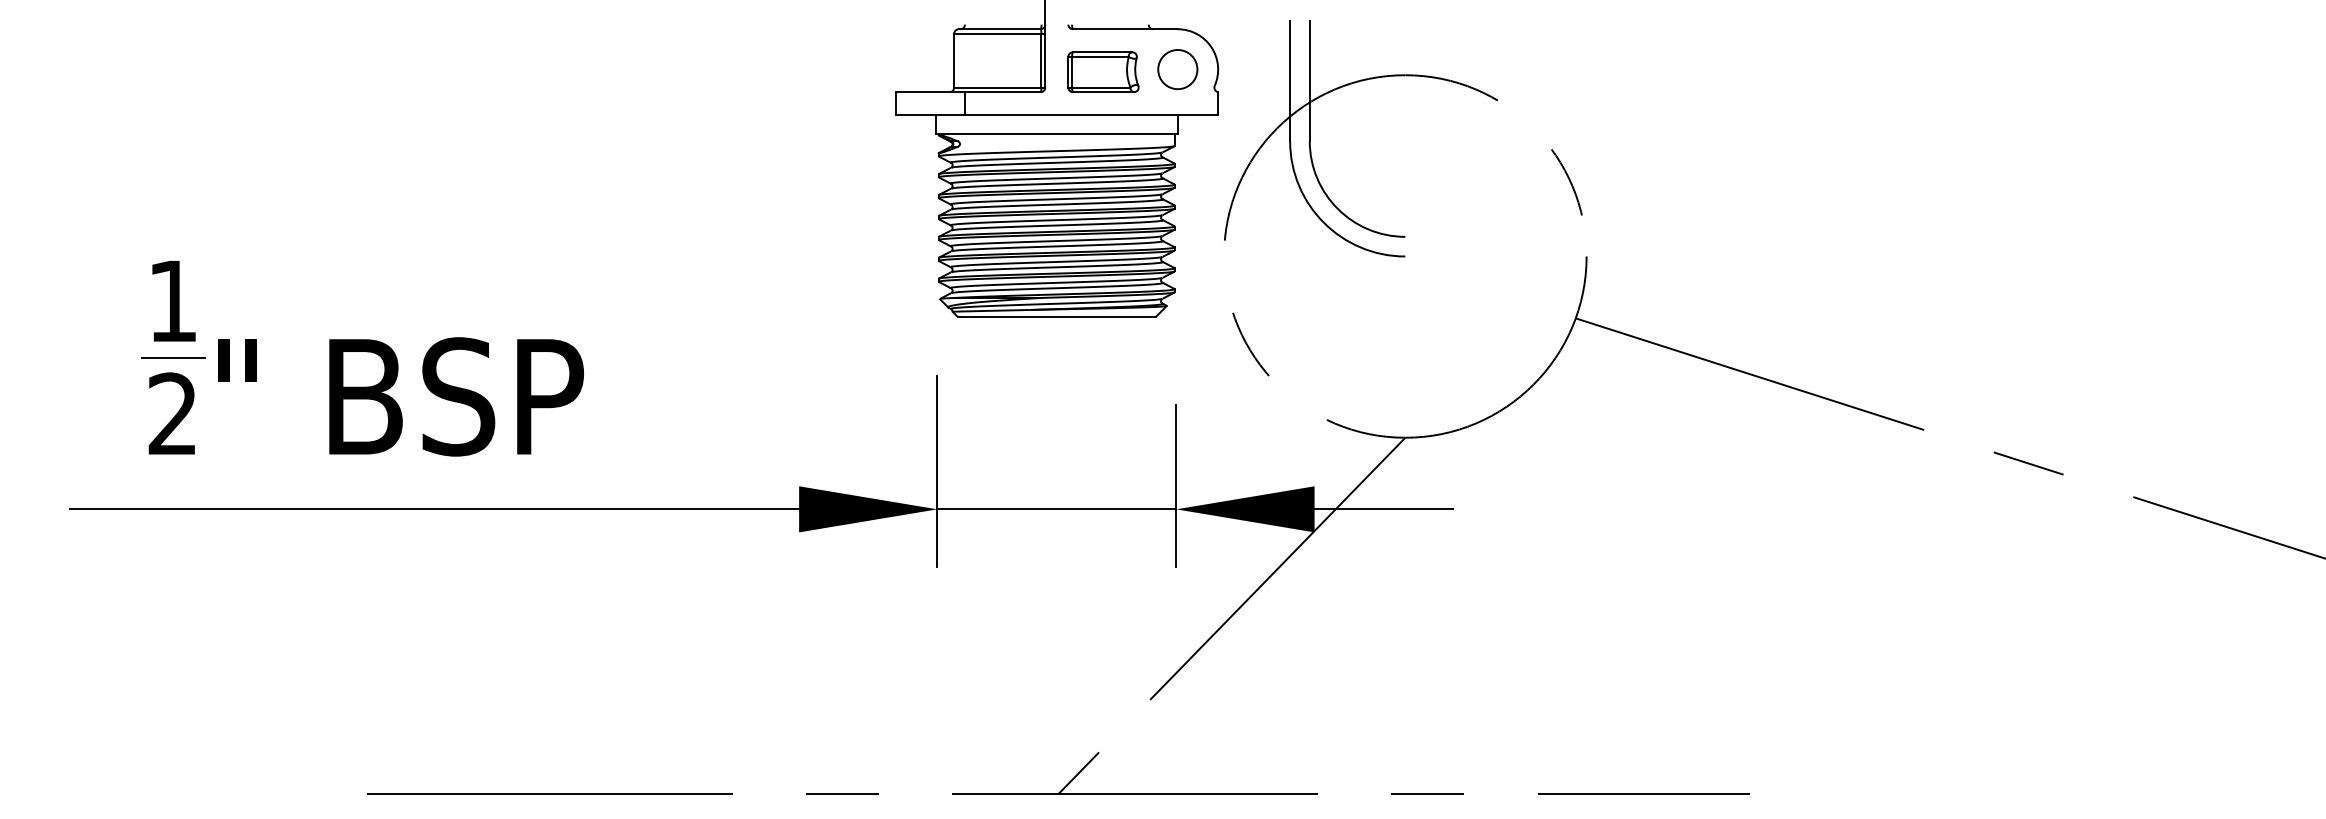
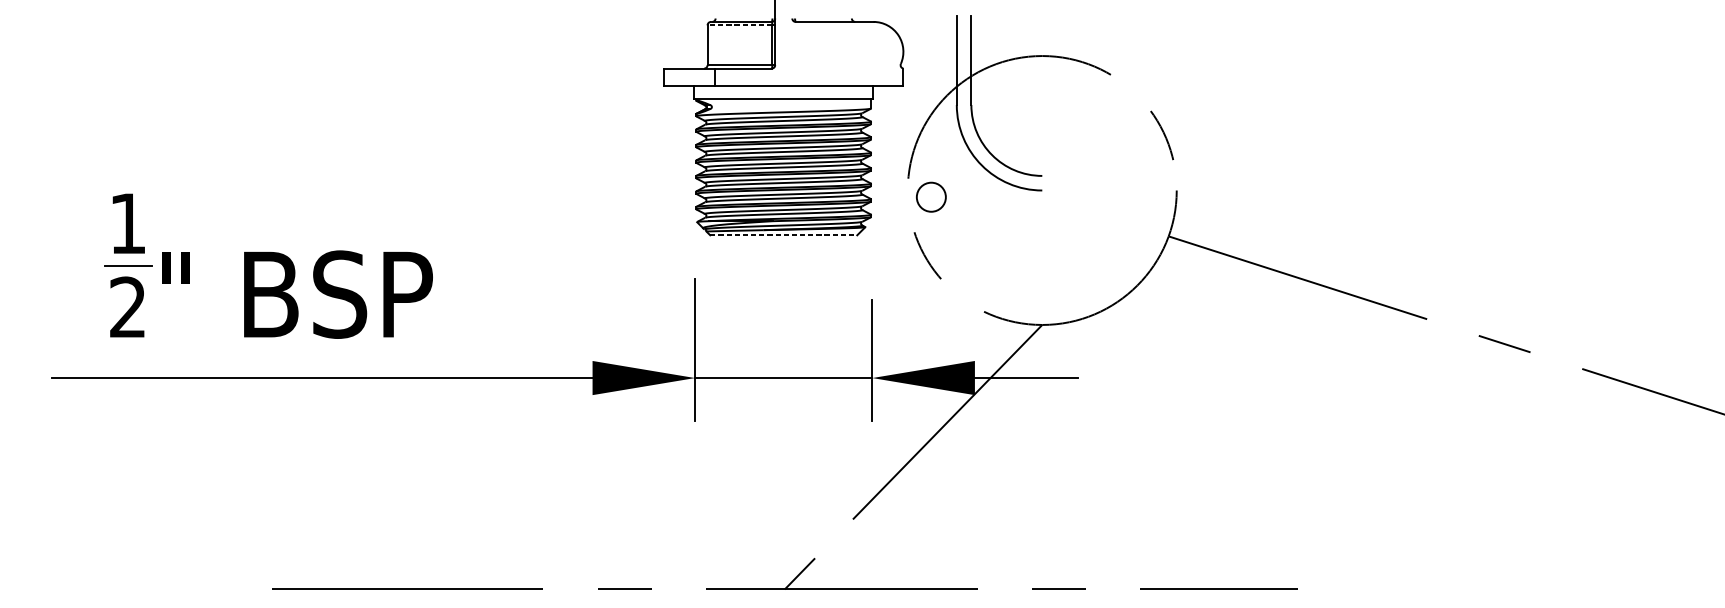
line: (997, 33) -> (739, 25), solid -> dashed
circle: (1177, 69) -> (931, 197), moved
part: (1103, 71) -> (818, 53), removed
line: (1057, 316) -> (784, 235), solid -> dashed

